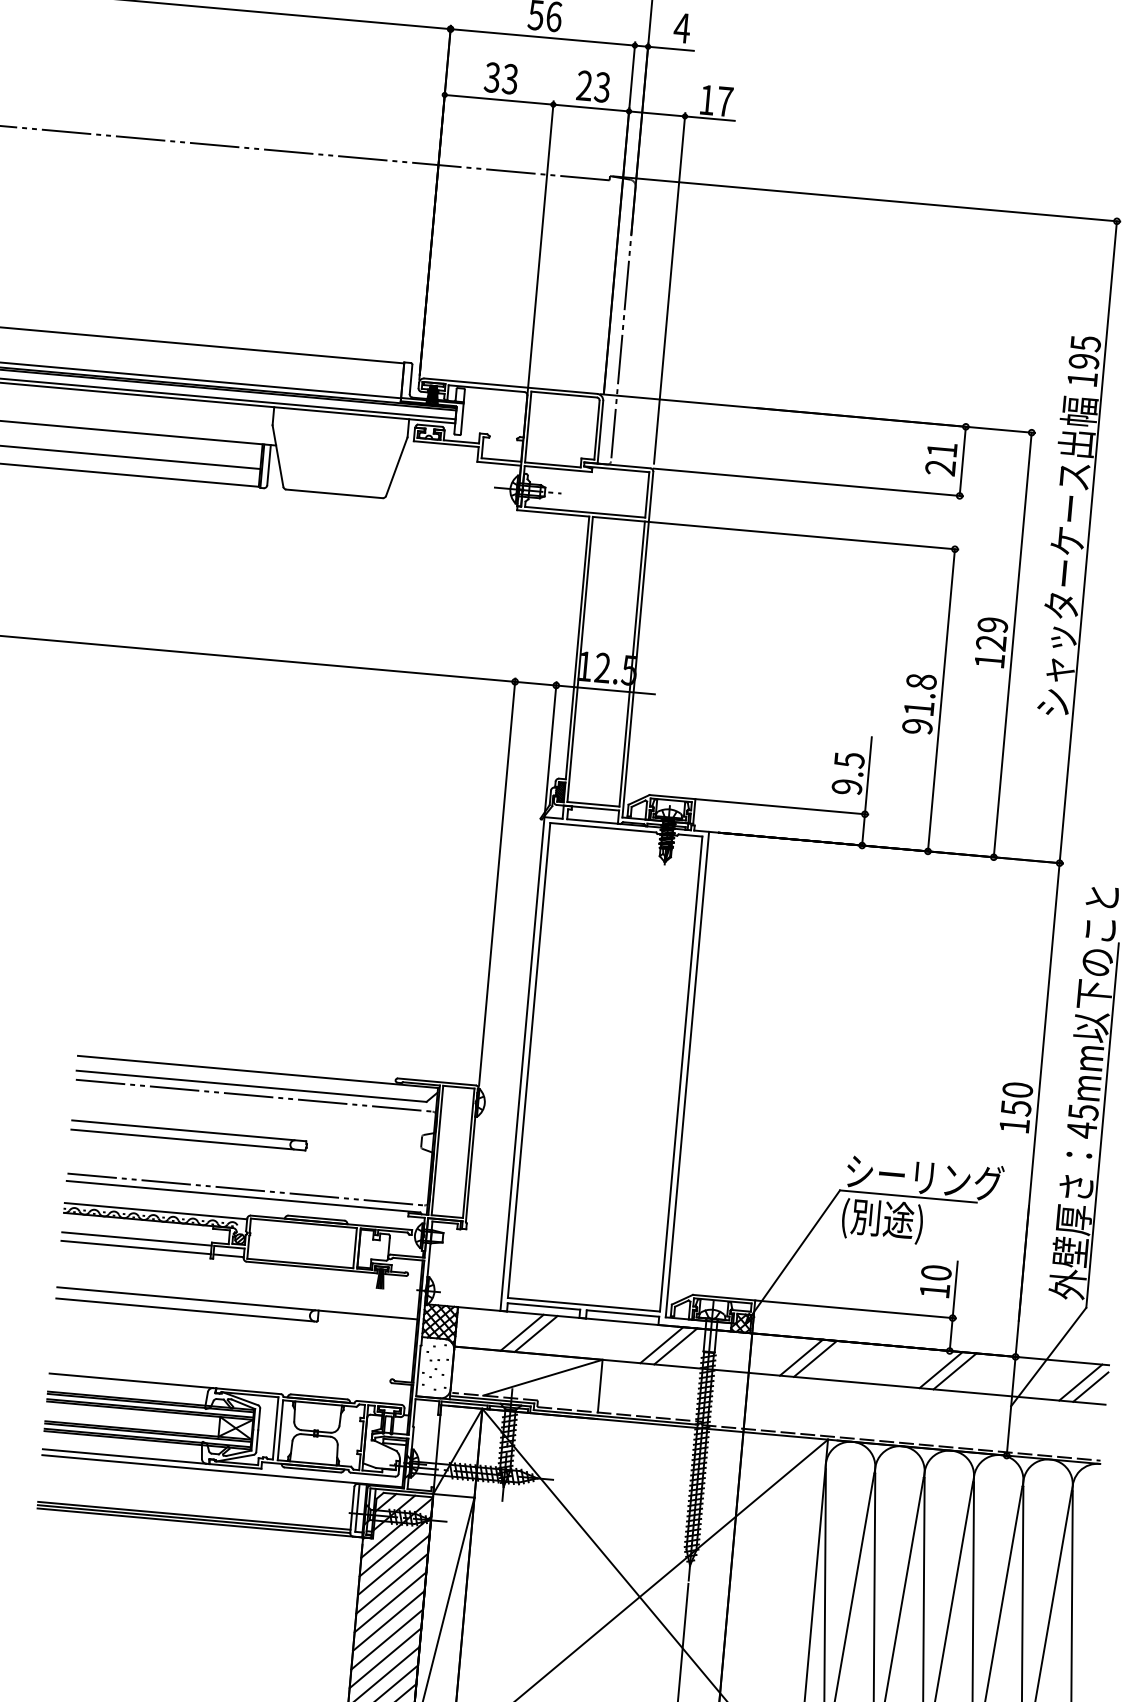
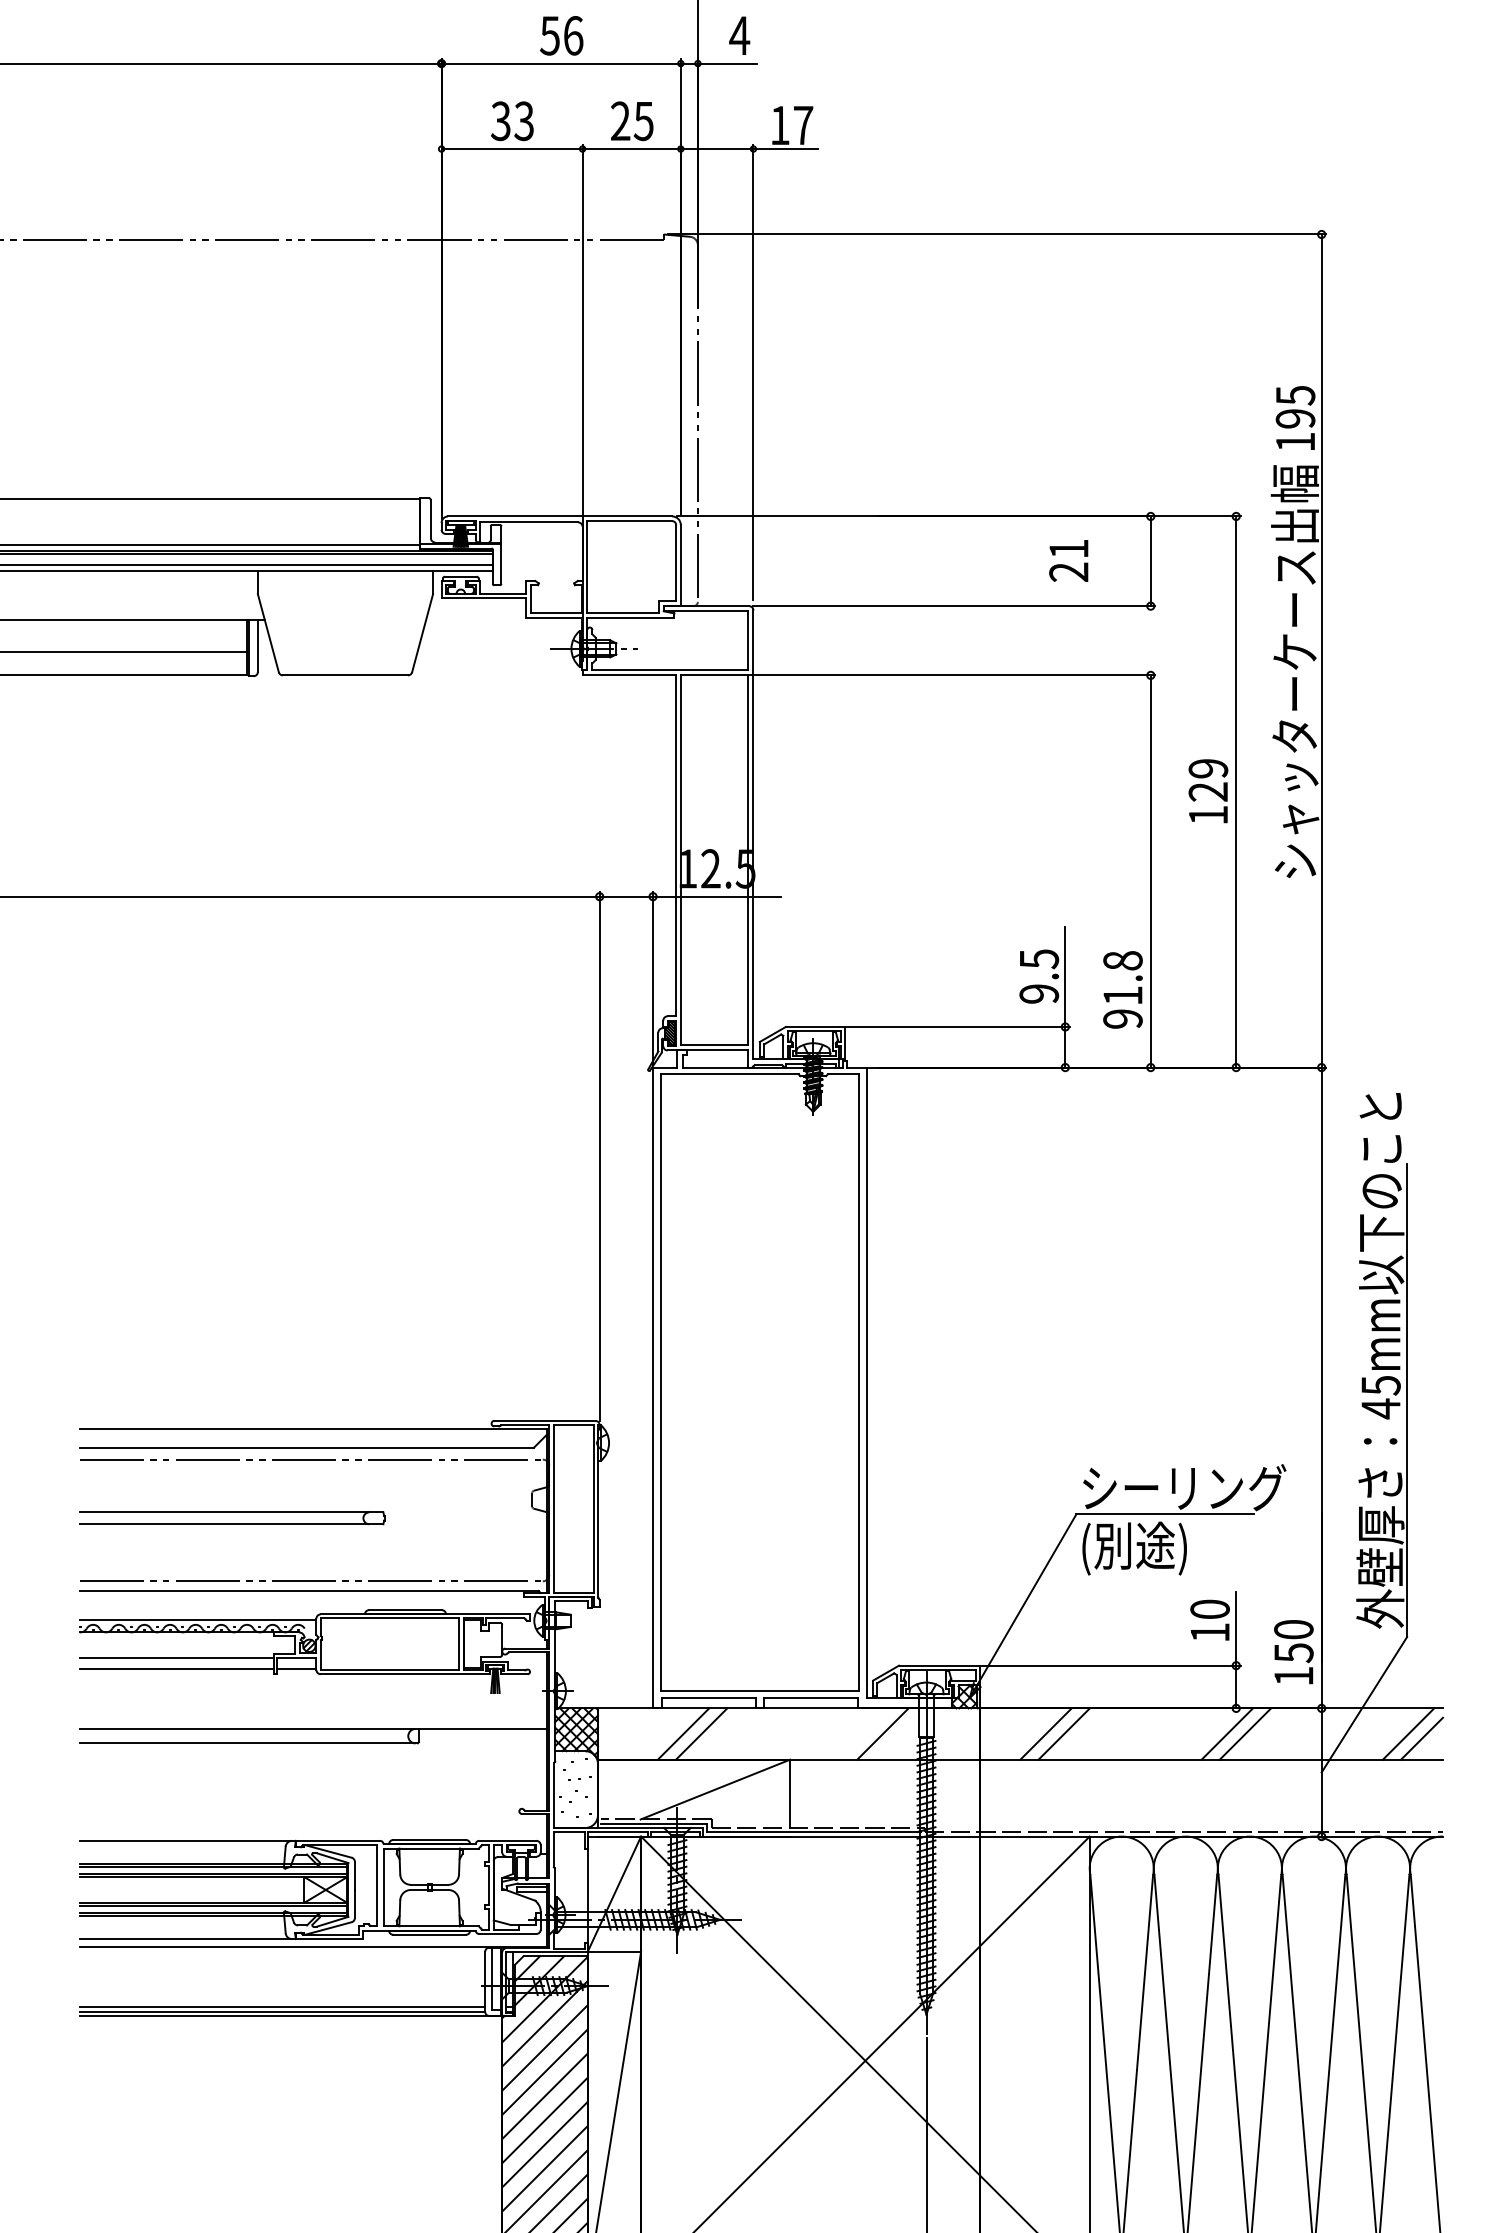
text: (602, 86) -> (643, 120), 23 -> 25
text: (941, 458) -> (1068, 560), moved
text: (919, 703) -> (1122, 989), moved
text: (1015, 1107) -> (1293, 1652), moved
line: (661, 1344) -> (864, 1733), removed

